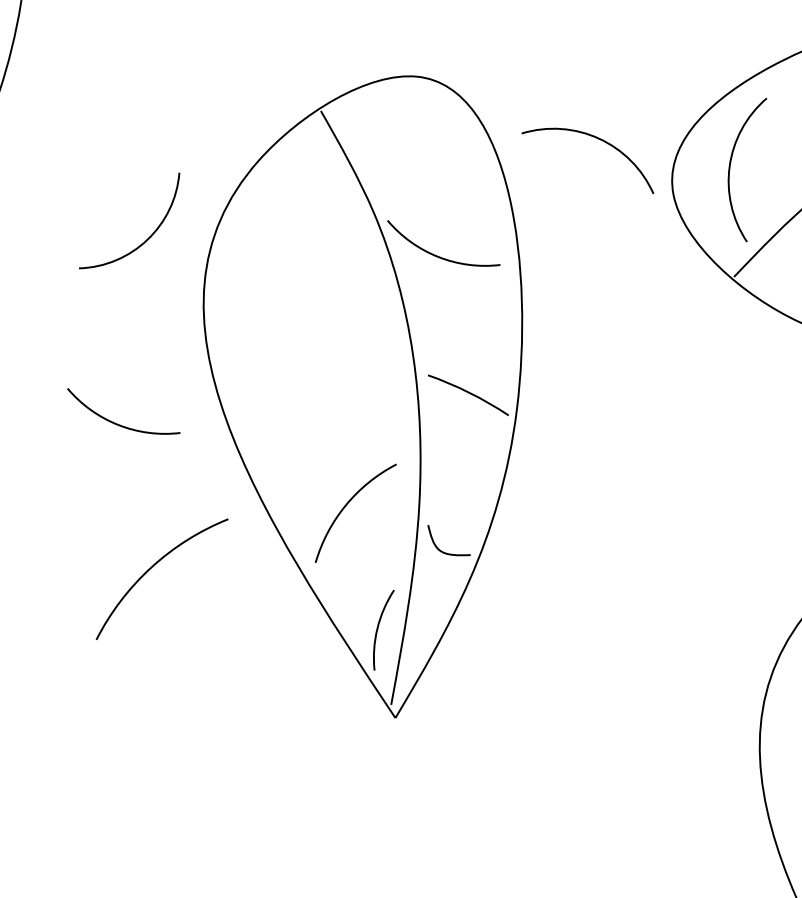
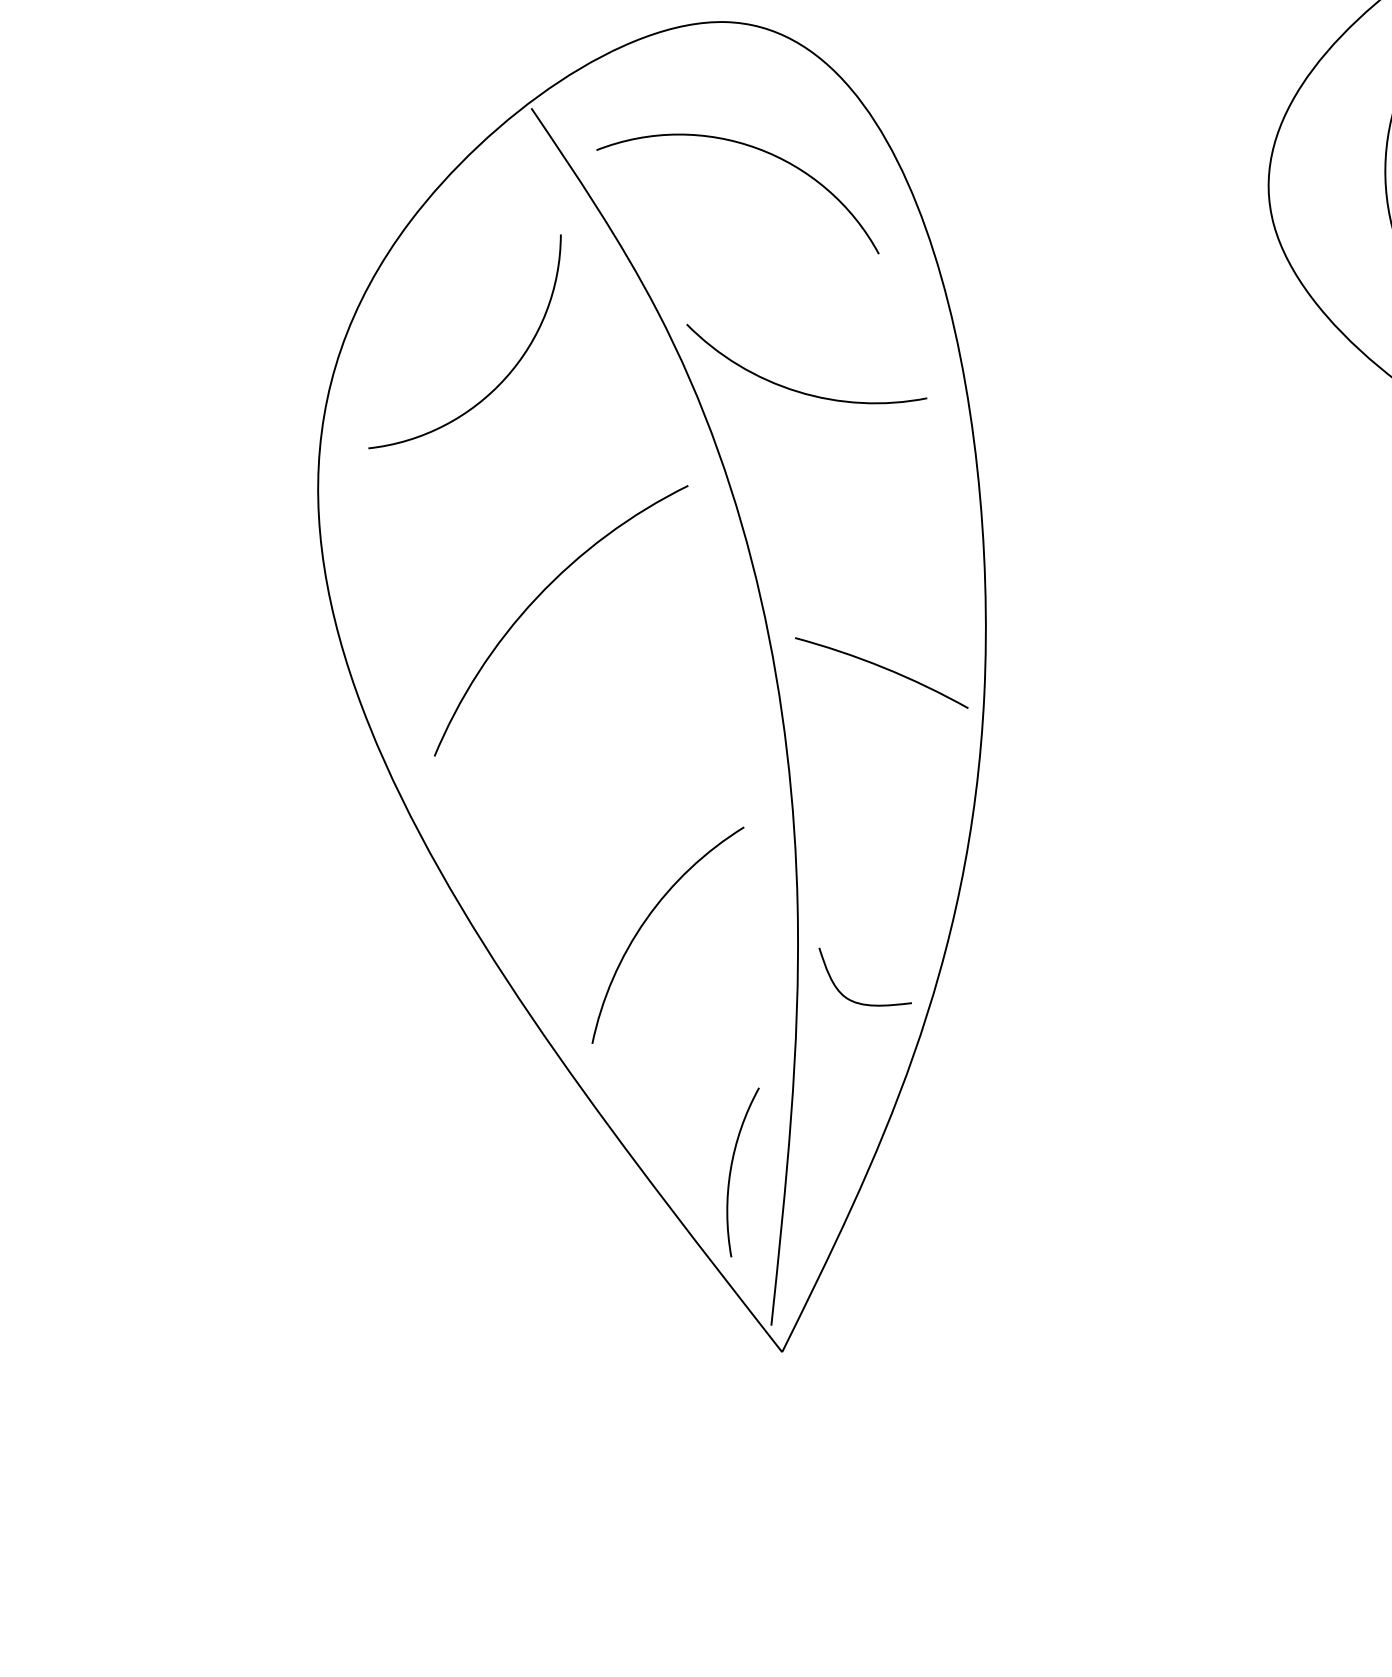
arc: (595, 138) -> (750, 148), moved
arc: (147, 238) -> (505, 375), moved
arc: (120, 424) -> (166, 788), removed
arc: (151, 568) -> (537, 600), moved

